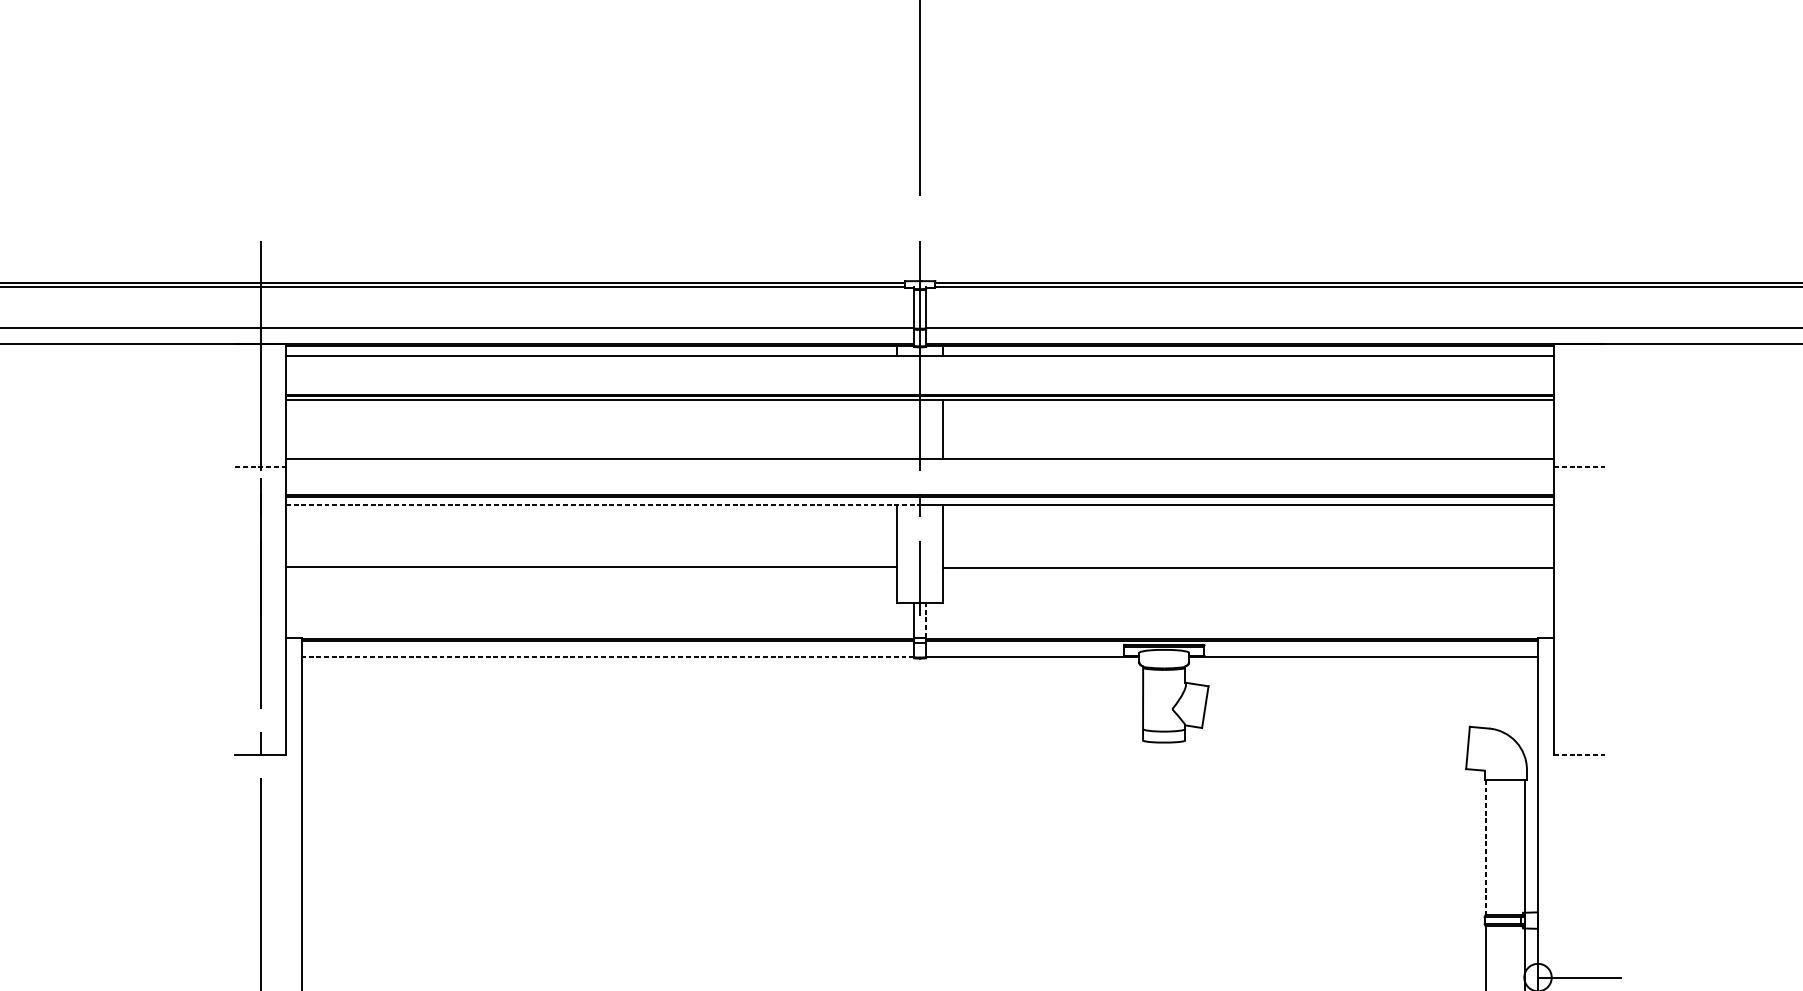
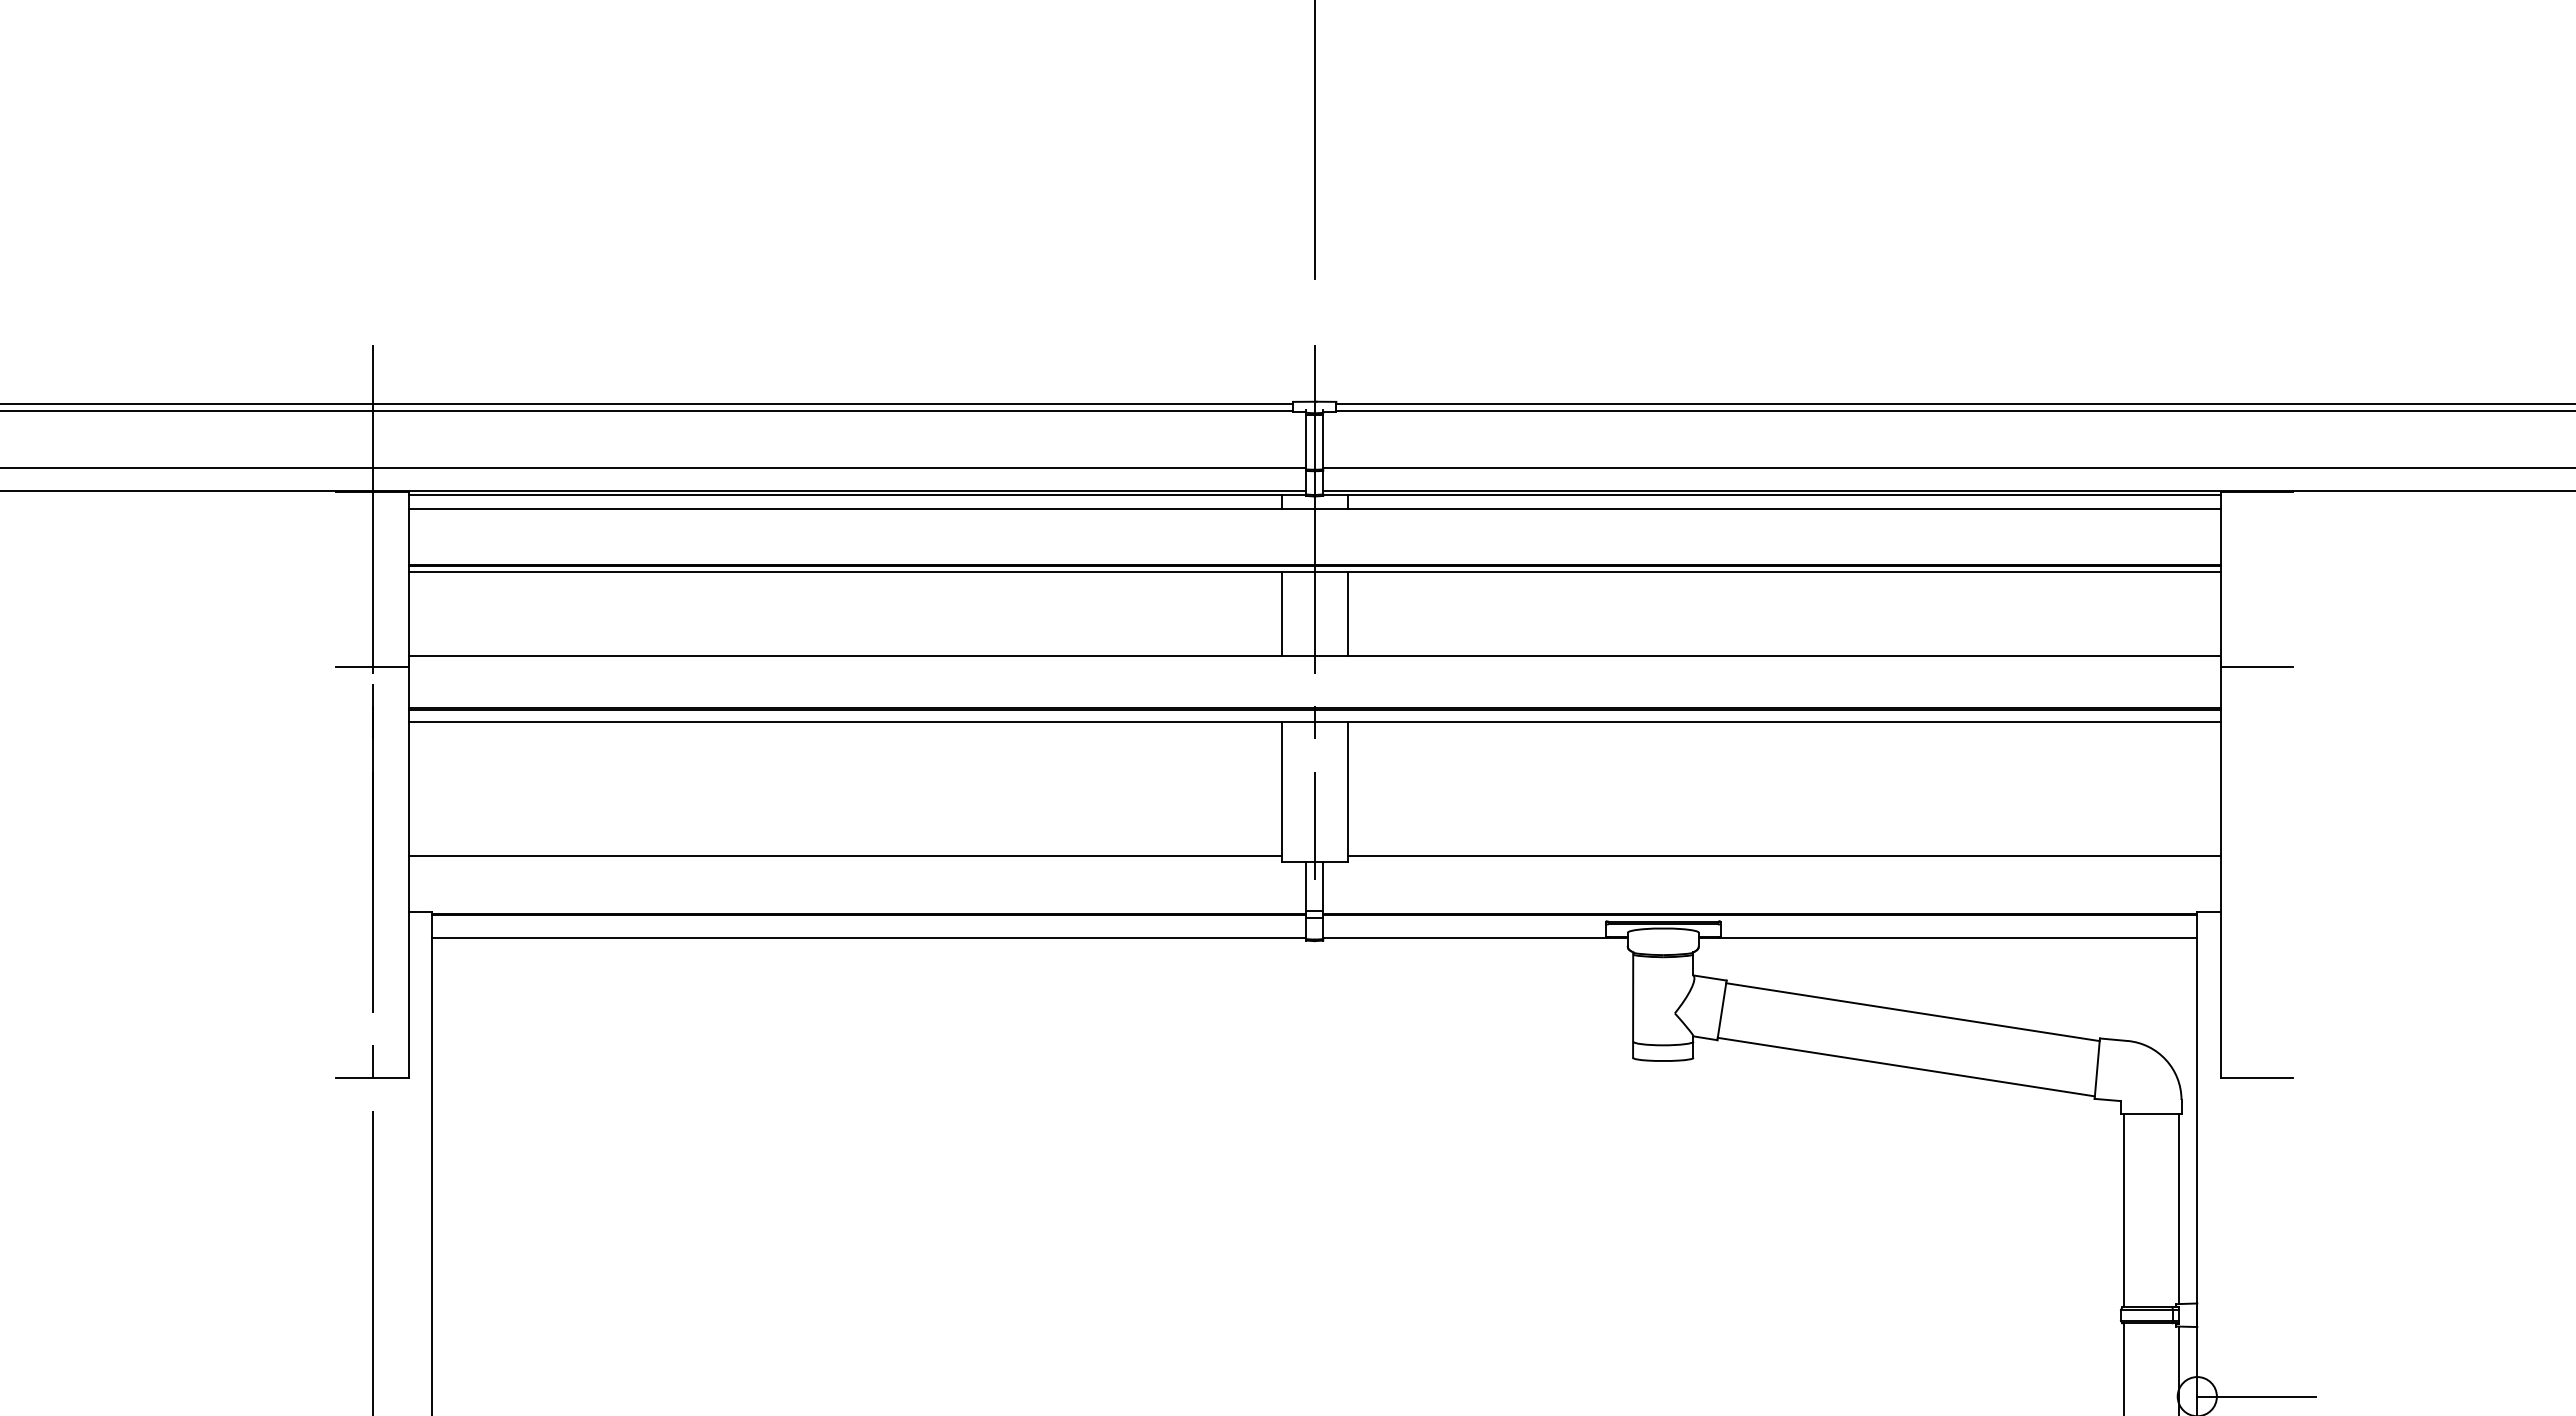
line: (896, 429) -> (1281, 613), added
line: (261, 467) -> (373, 667), dashed -> solid
line: (1580, 467) -> (2257, 667), dashed -> solid
line: (602, 504) -> (861, 721), dashed -> solid
line: (591, 567) -> (844, 855), moved
line: (1248, 567) -> (1783, 855), moved
line: (926, 620) -> (1323, 886), dashed -> solid
line: (607, 656) -> (868, 938), dashed -> solid
line: (1338, 708) -> (1912, 1012), added
line: (1333, 746) -> (1905, 1066), added
line: (1580, 754) -> (2257, 1078), dashed -> solid
line: (1486, 847) -> (2123, 1210), dashed -> solid

